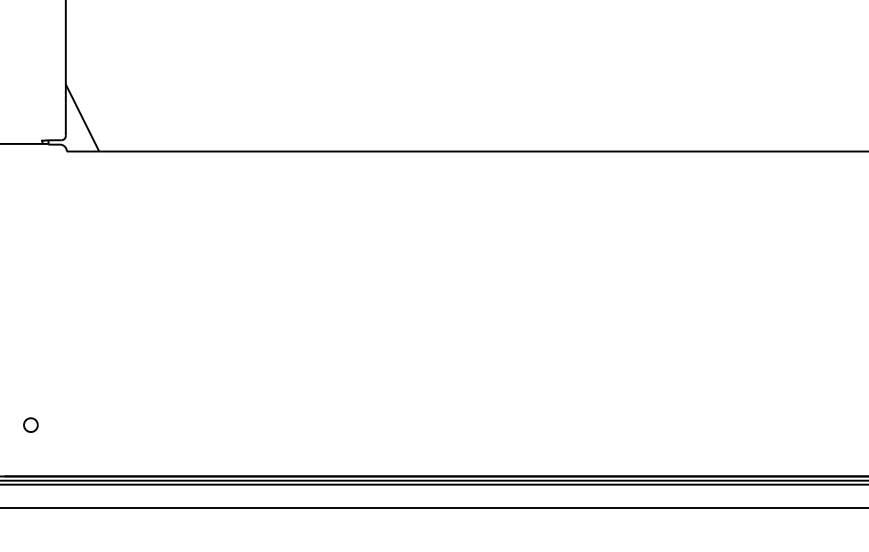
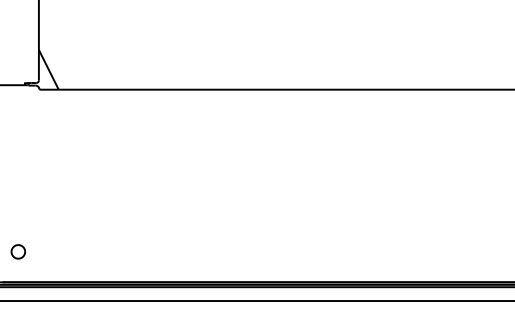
part: (29, 424) -> (17, 251), size x1.67

